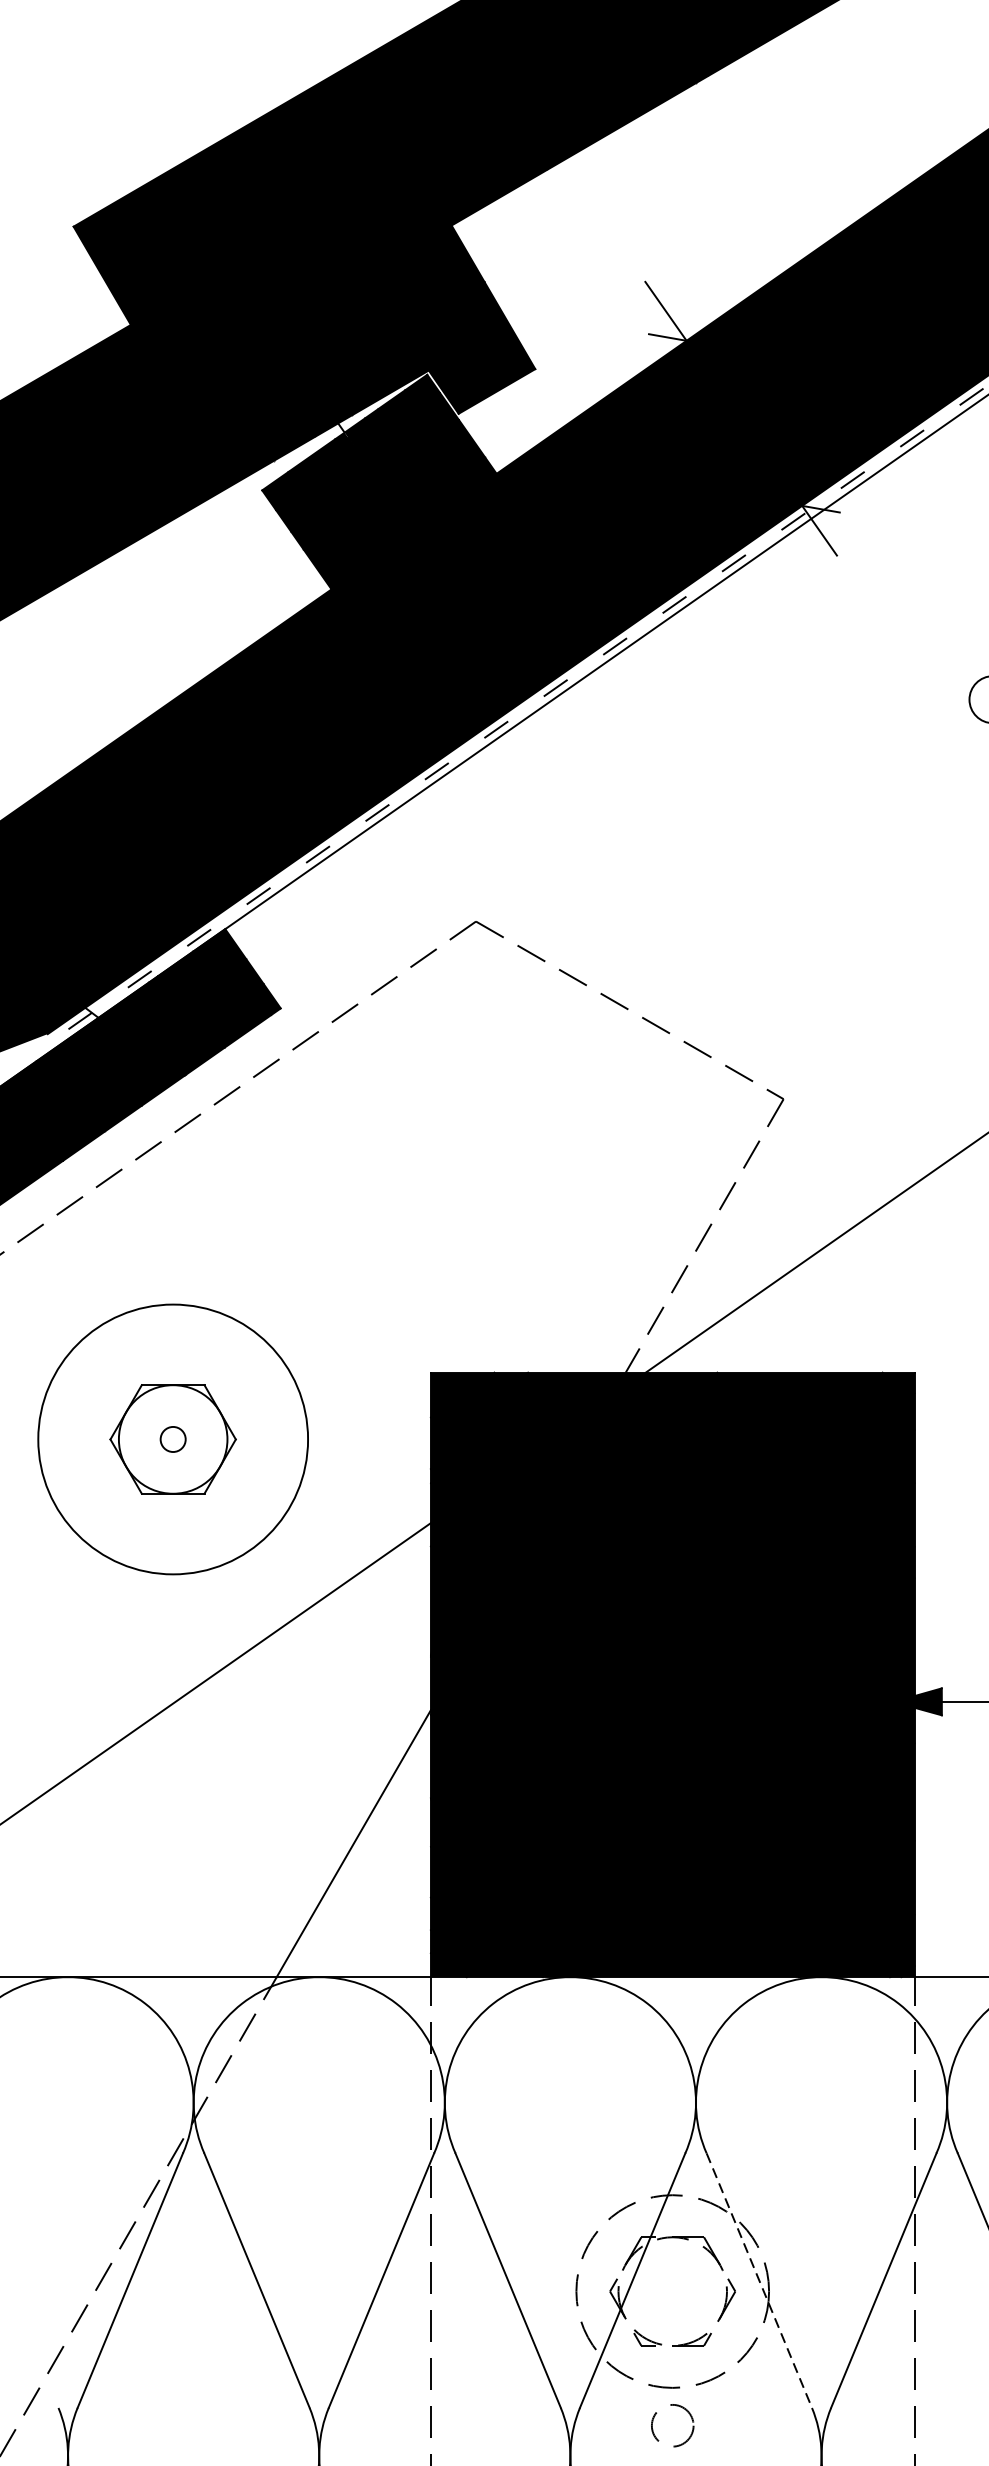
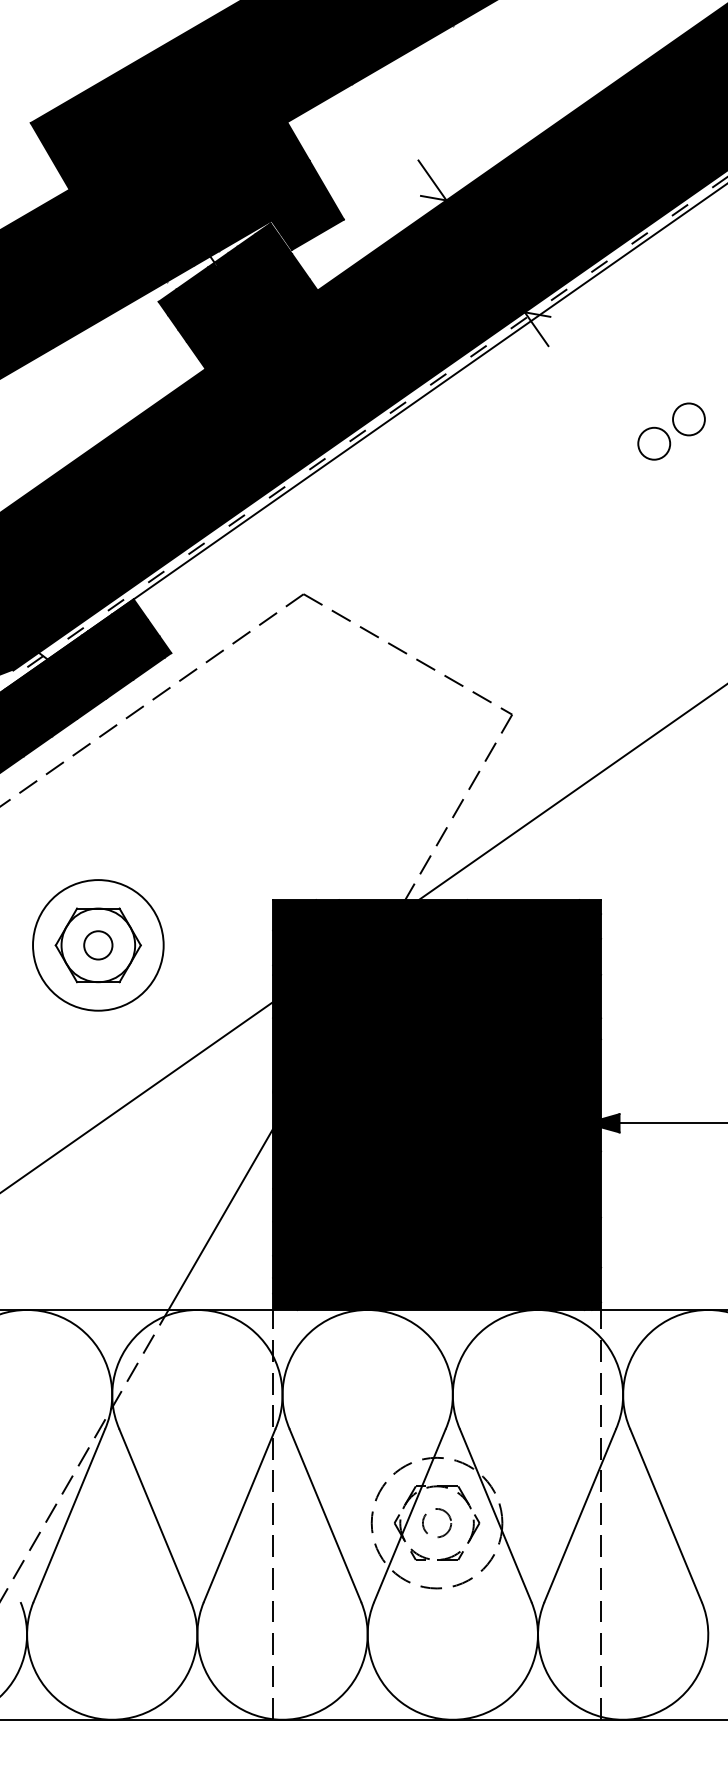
circle: (173, 1439) -> (98, 945), size x0.71
circle: (173, 1439) -> (98, 945), size x1.67
line: (760, 2281) -> (496, 1516), dashed -> solid
circle: (673, 2426) -> (437, 1523), moved

